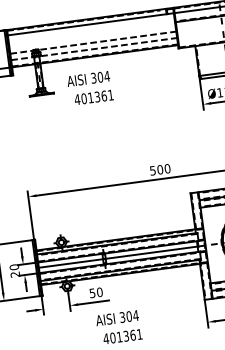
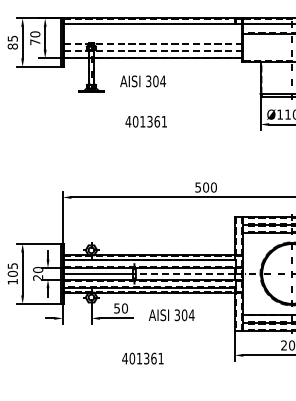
text: (93, 97) -> (145, 121), moved
line: (150, 252) -> (184, 273), solid -> dashed
text: (117, 318) -> (171, 315), moved

